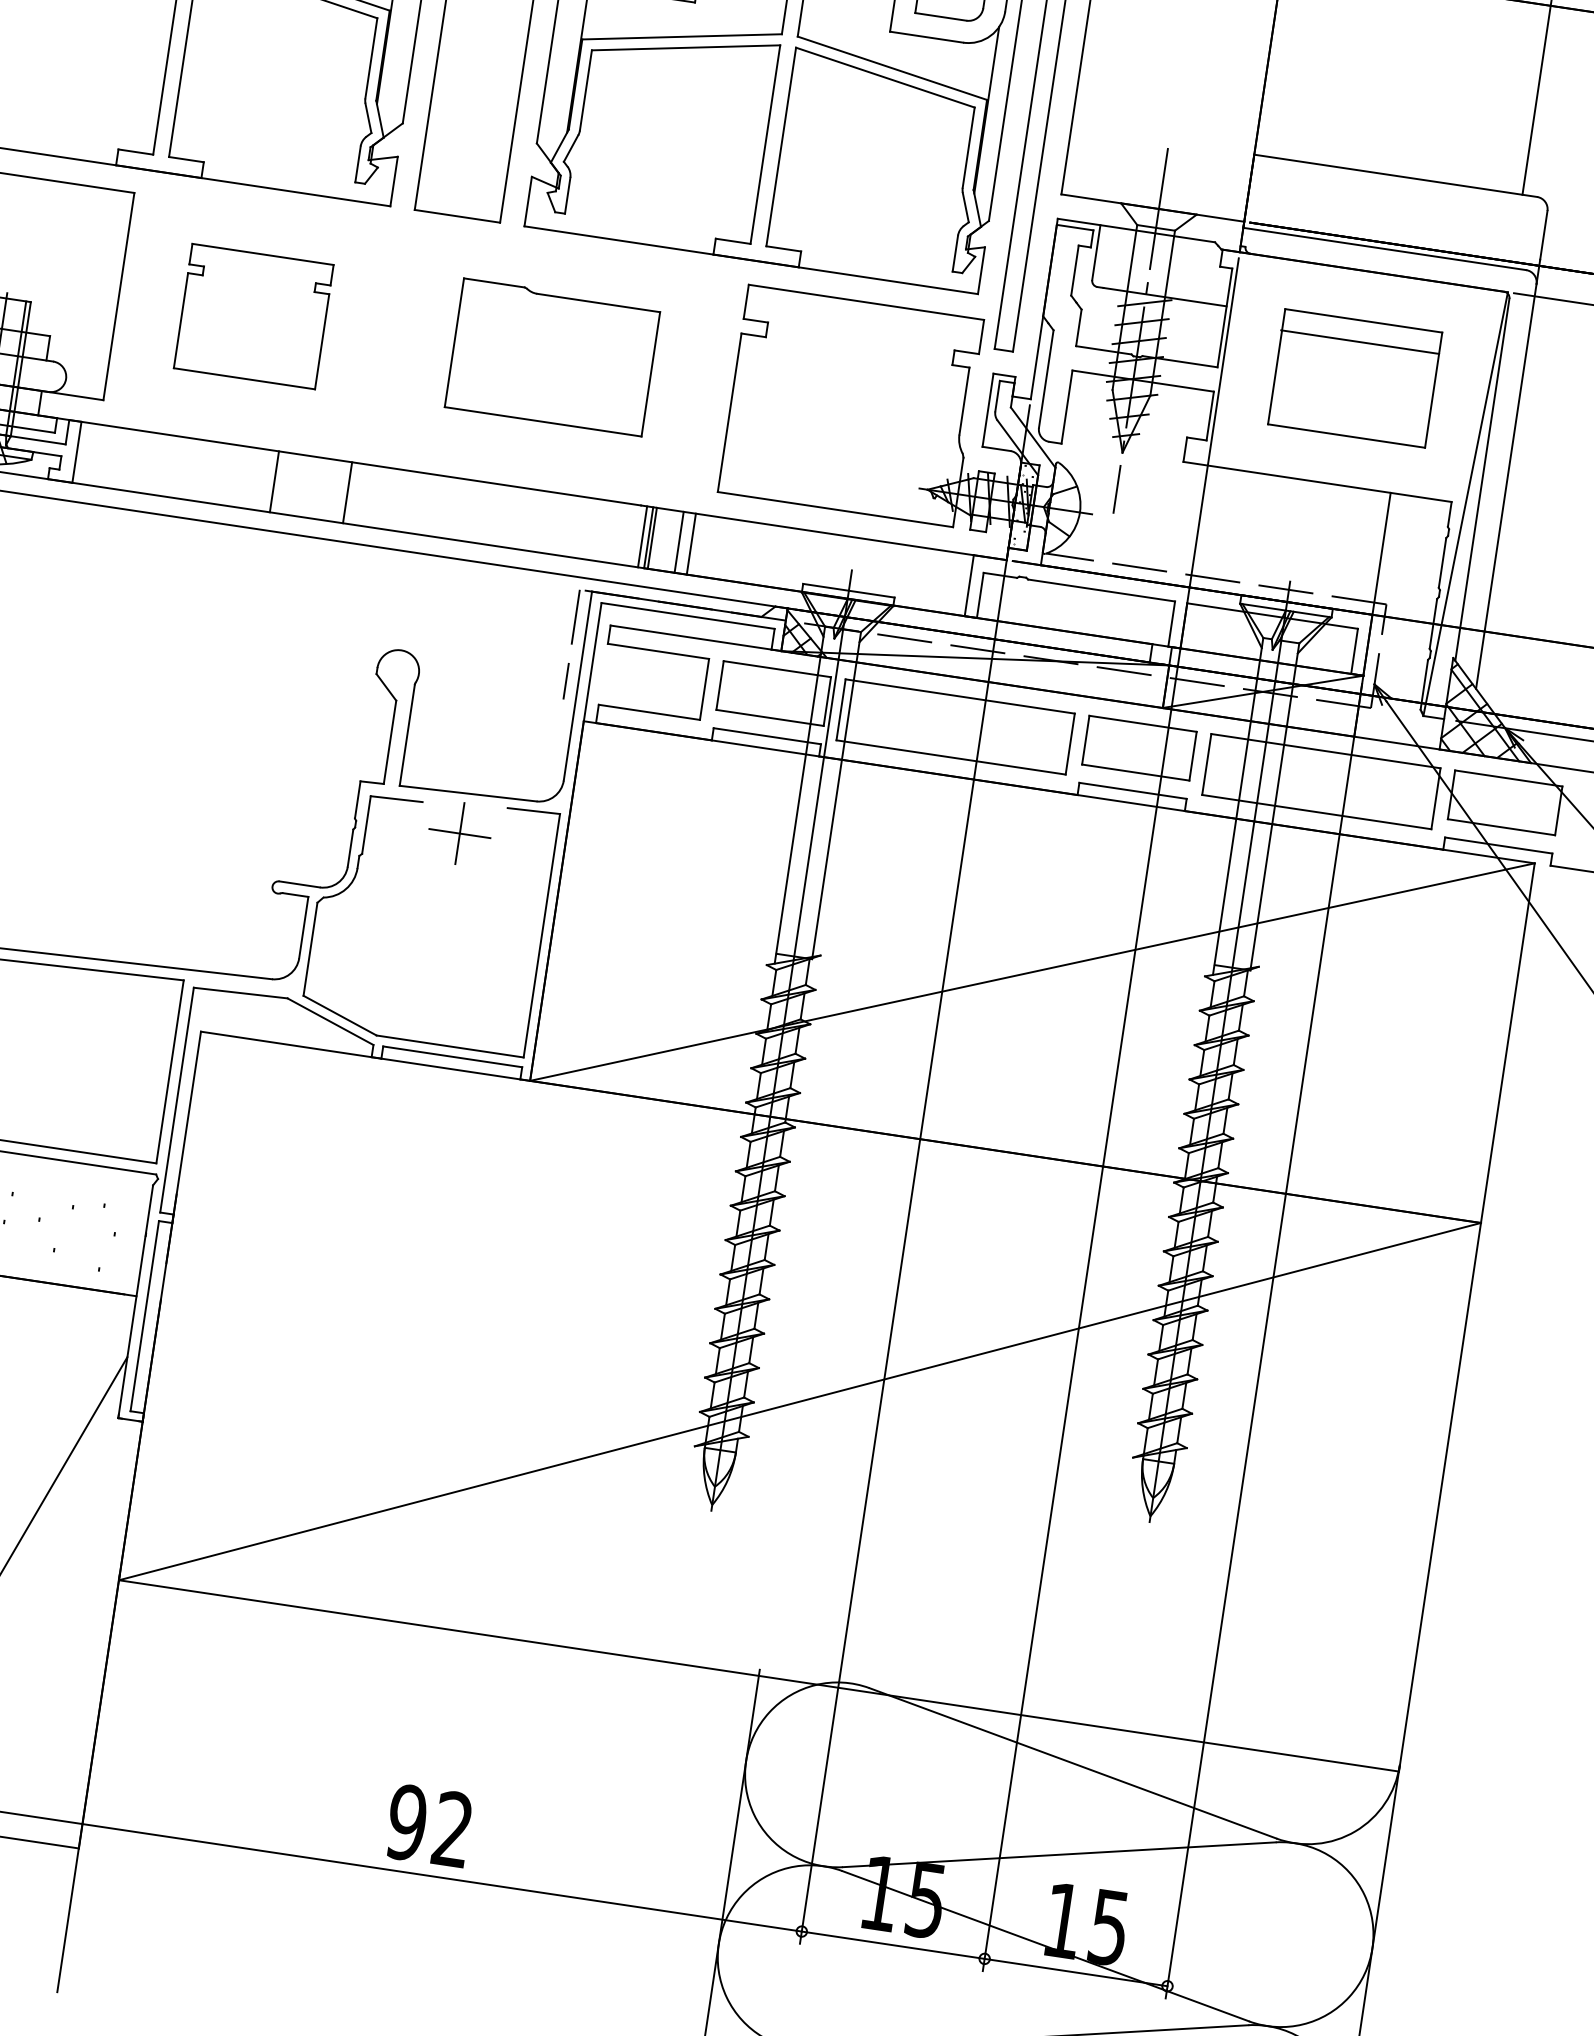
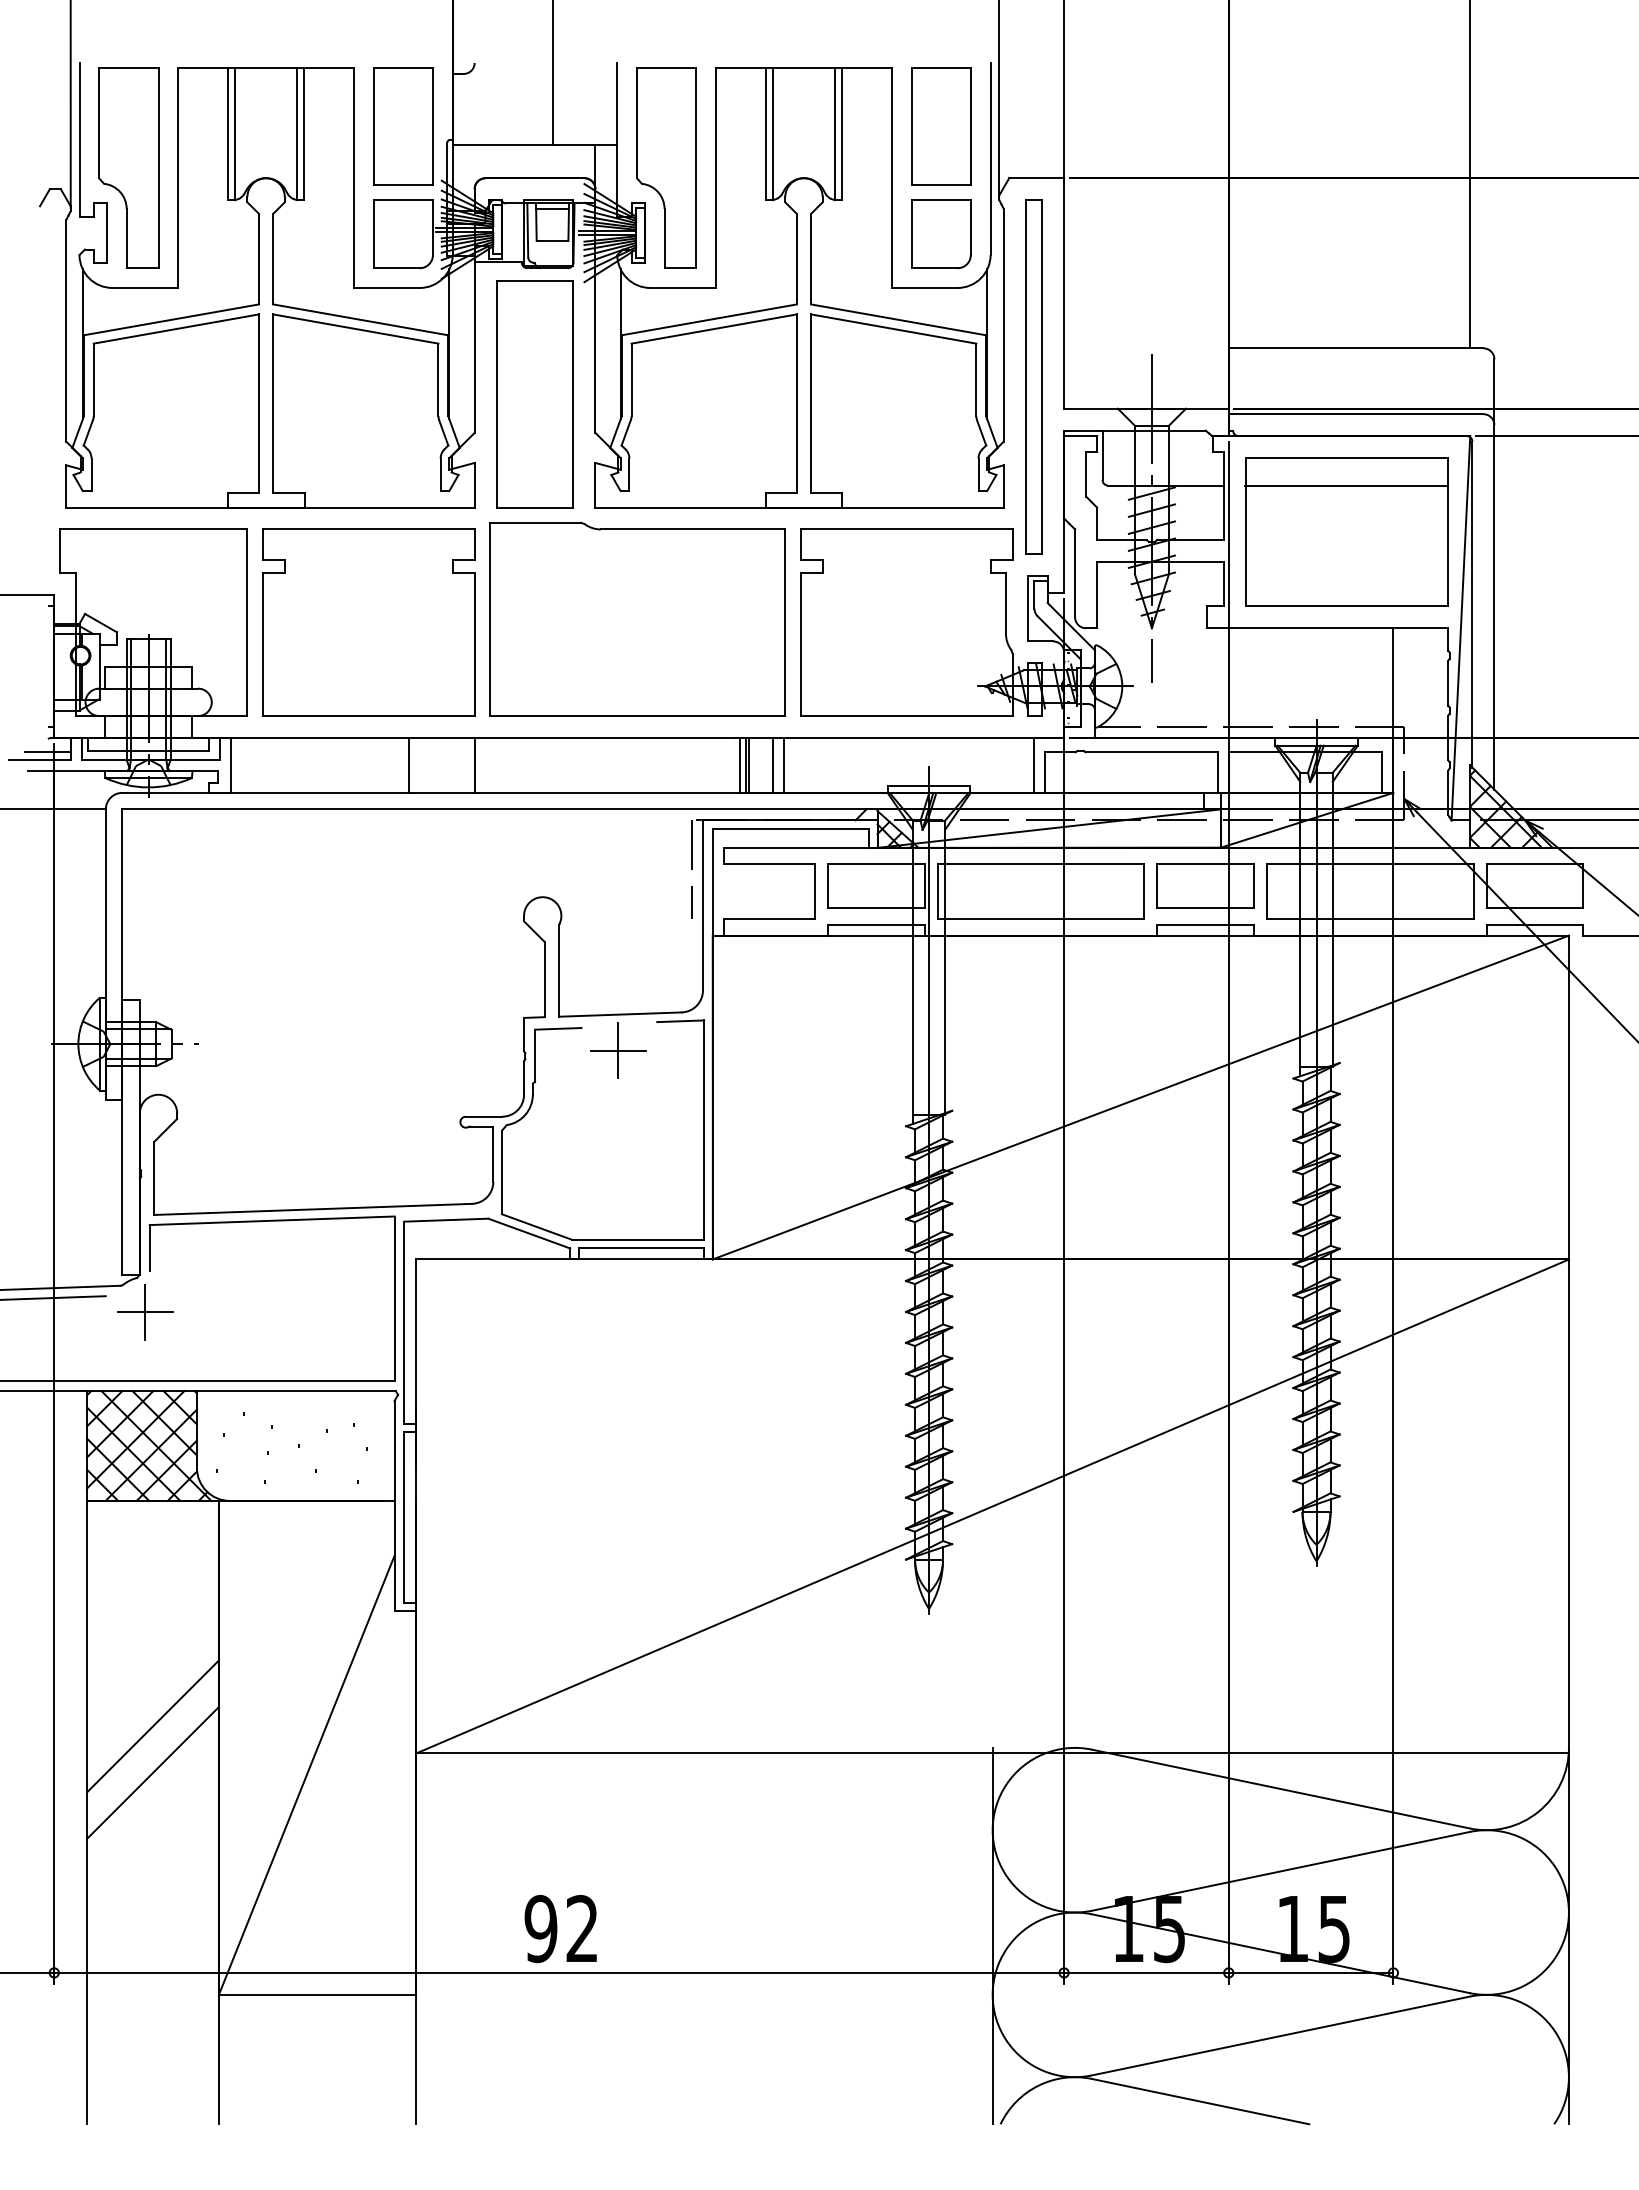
part: (253, 316) -> (368, 622), size x1.67
part: (552, 356) -> (637, 618), size x1.67
part: (1354, 377) -> (1346, 531), size x1.43
text: (428, 1826) -> (560, 1929), moved

